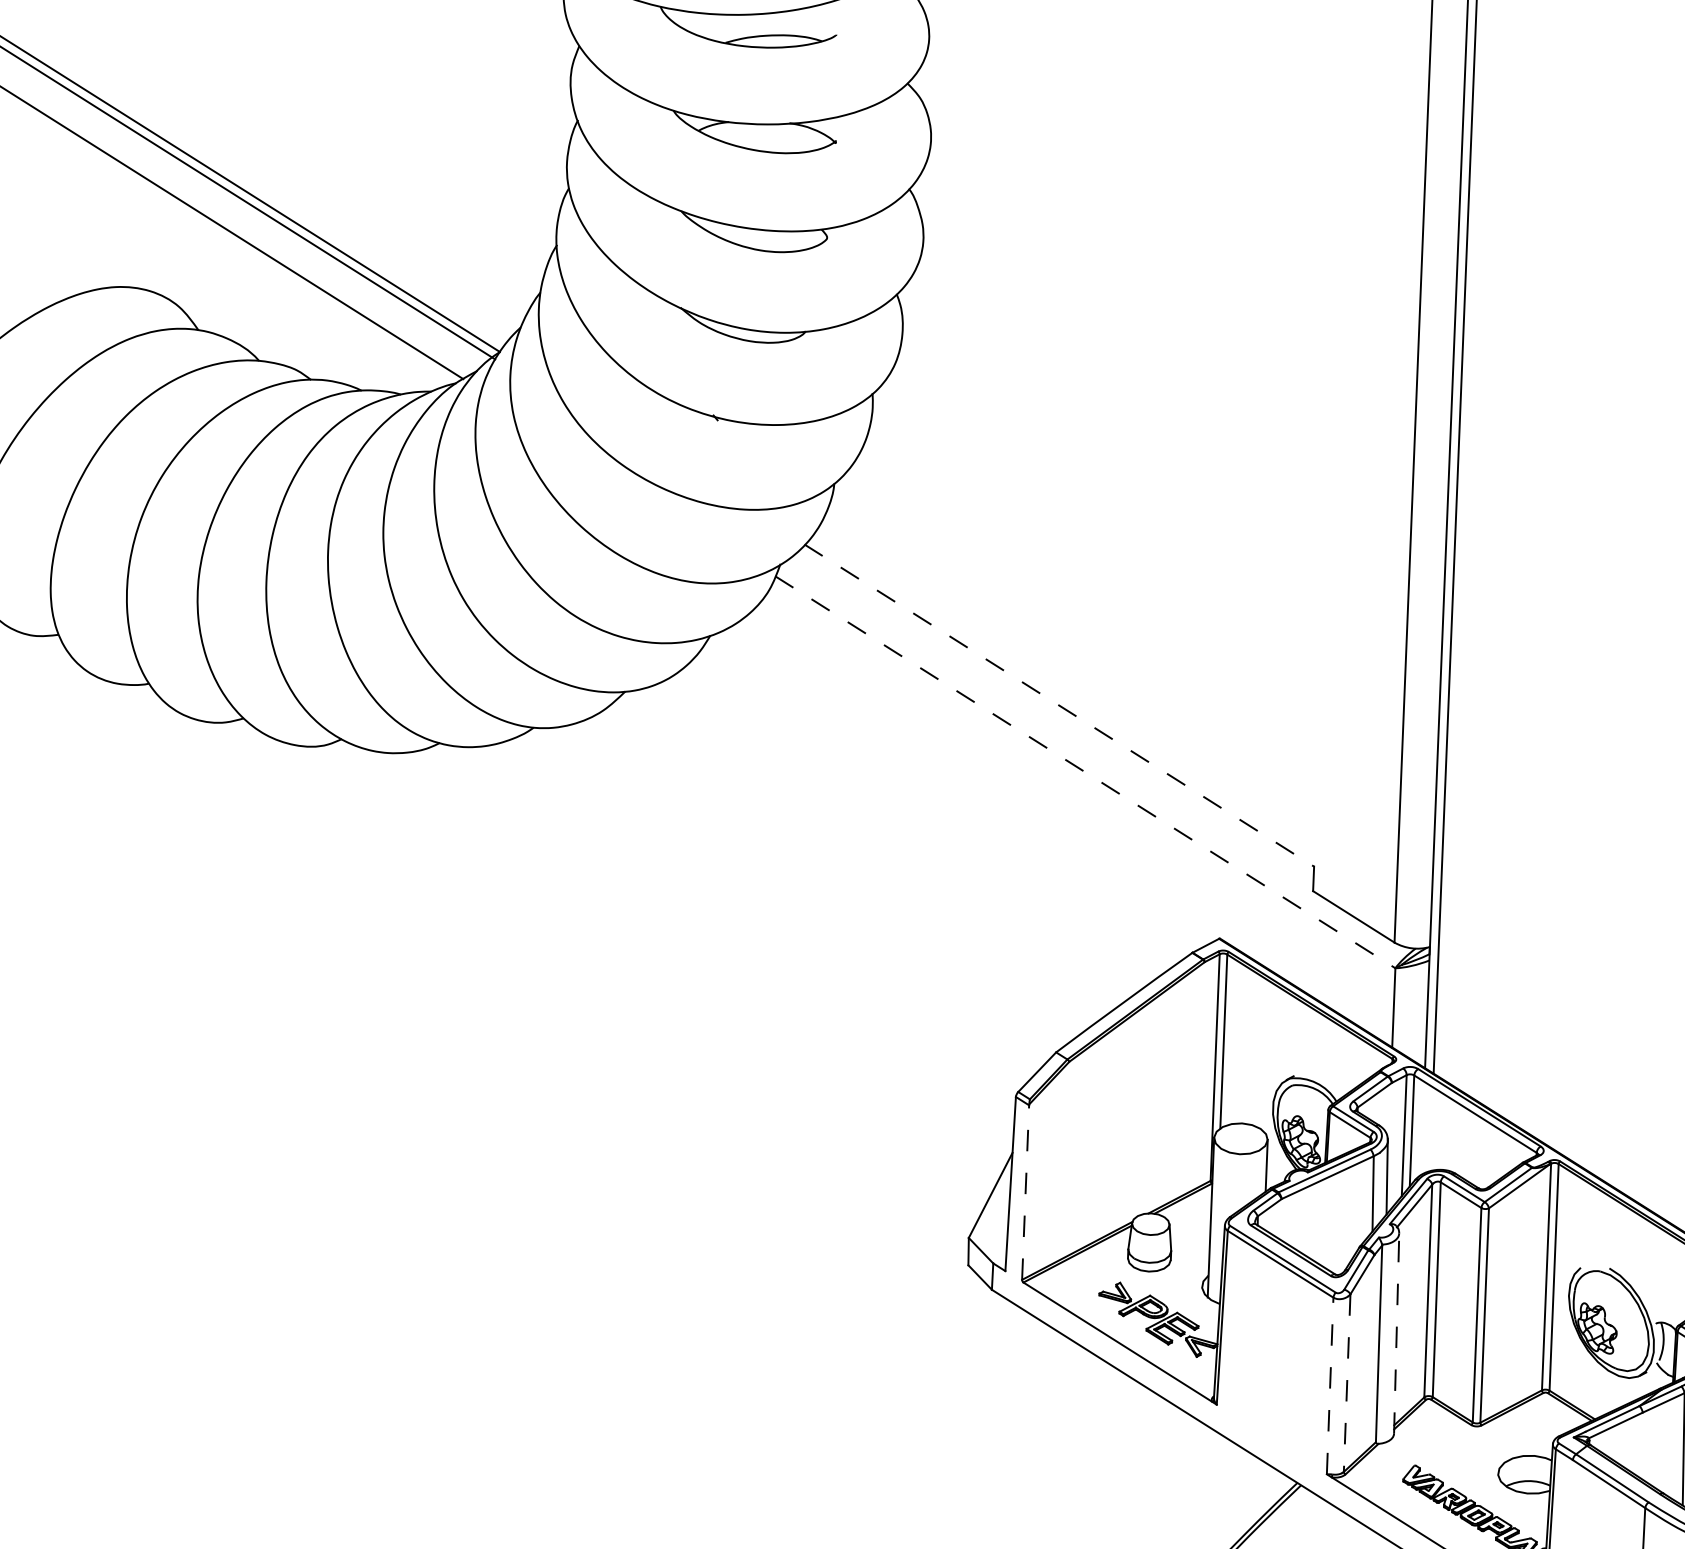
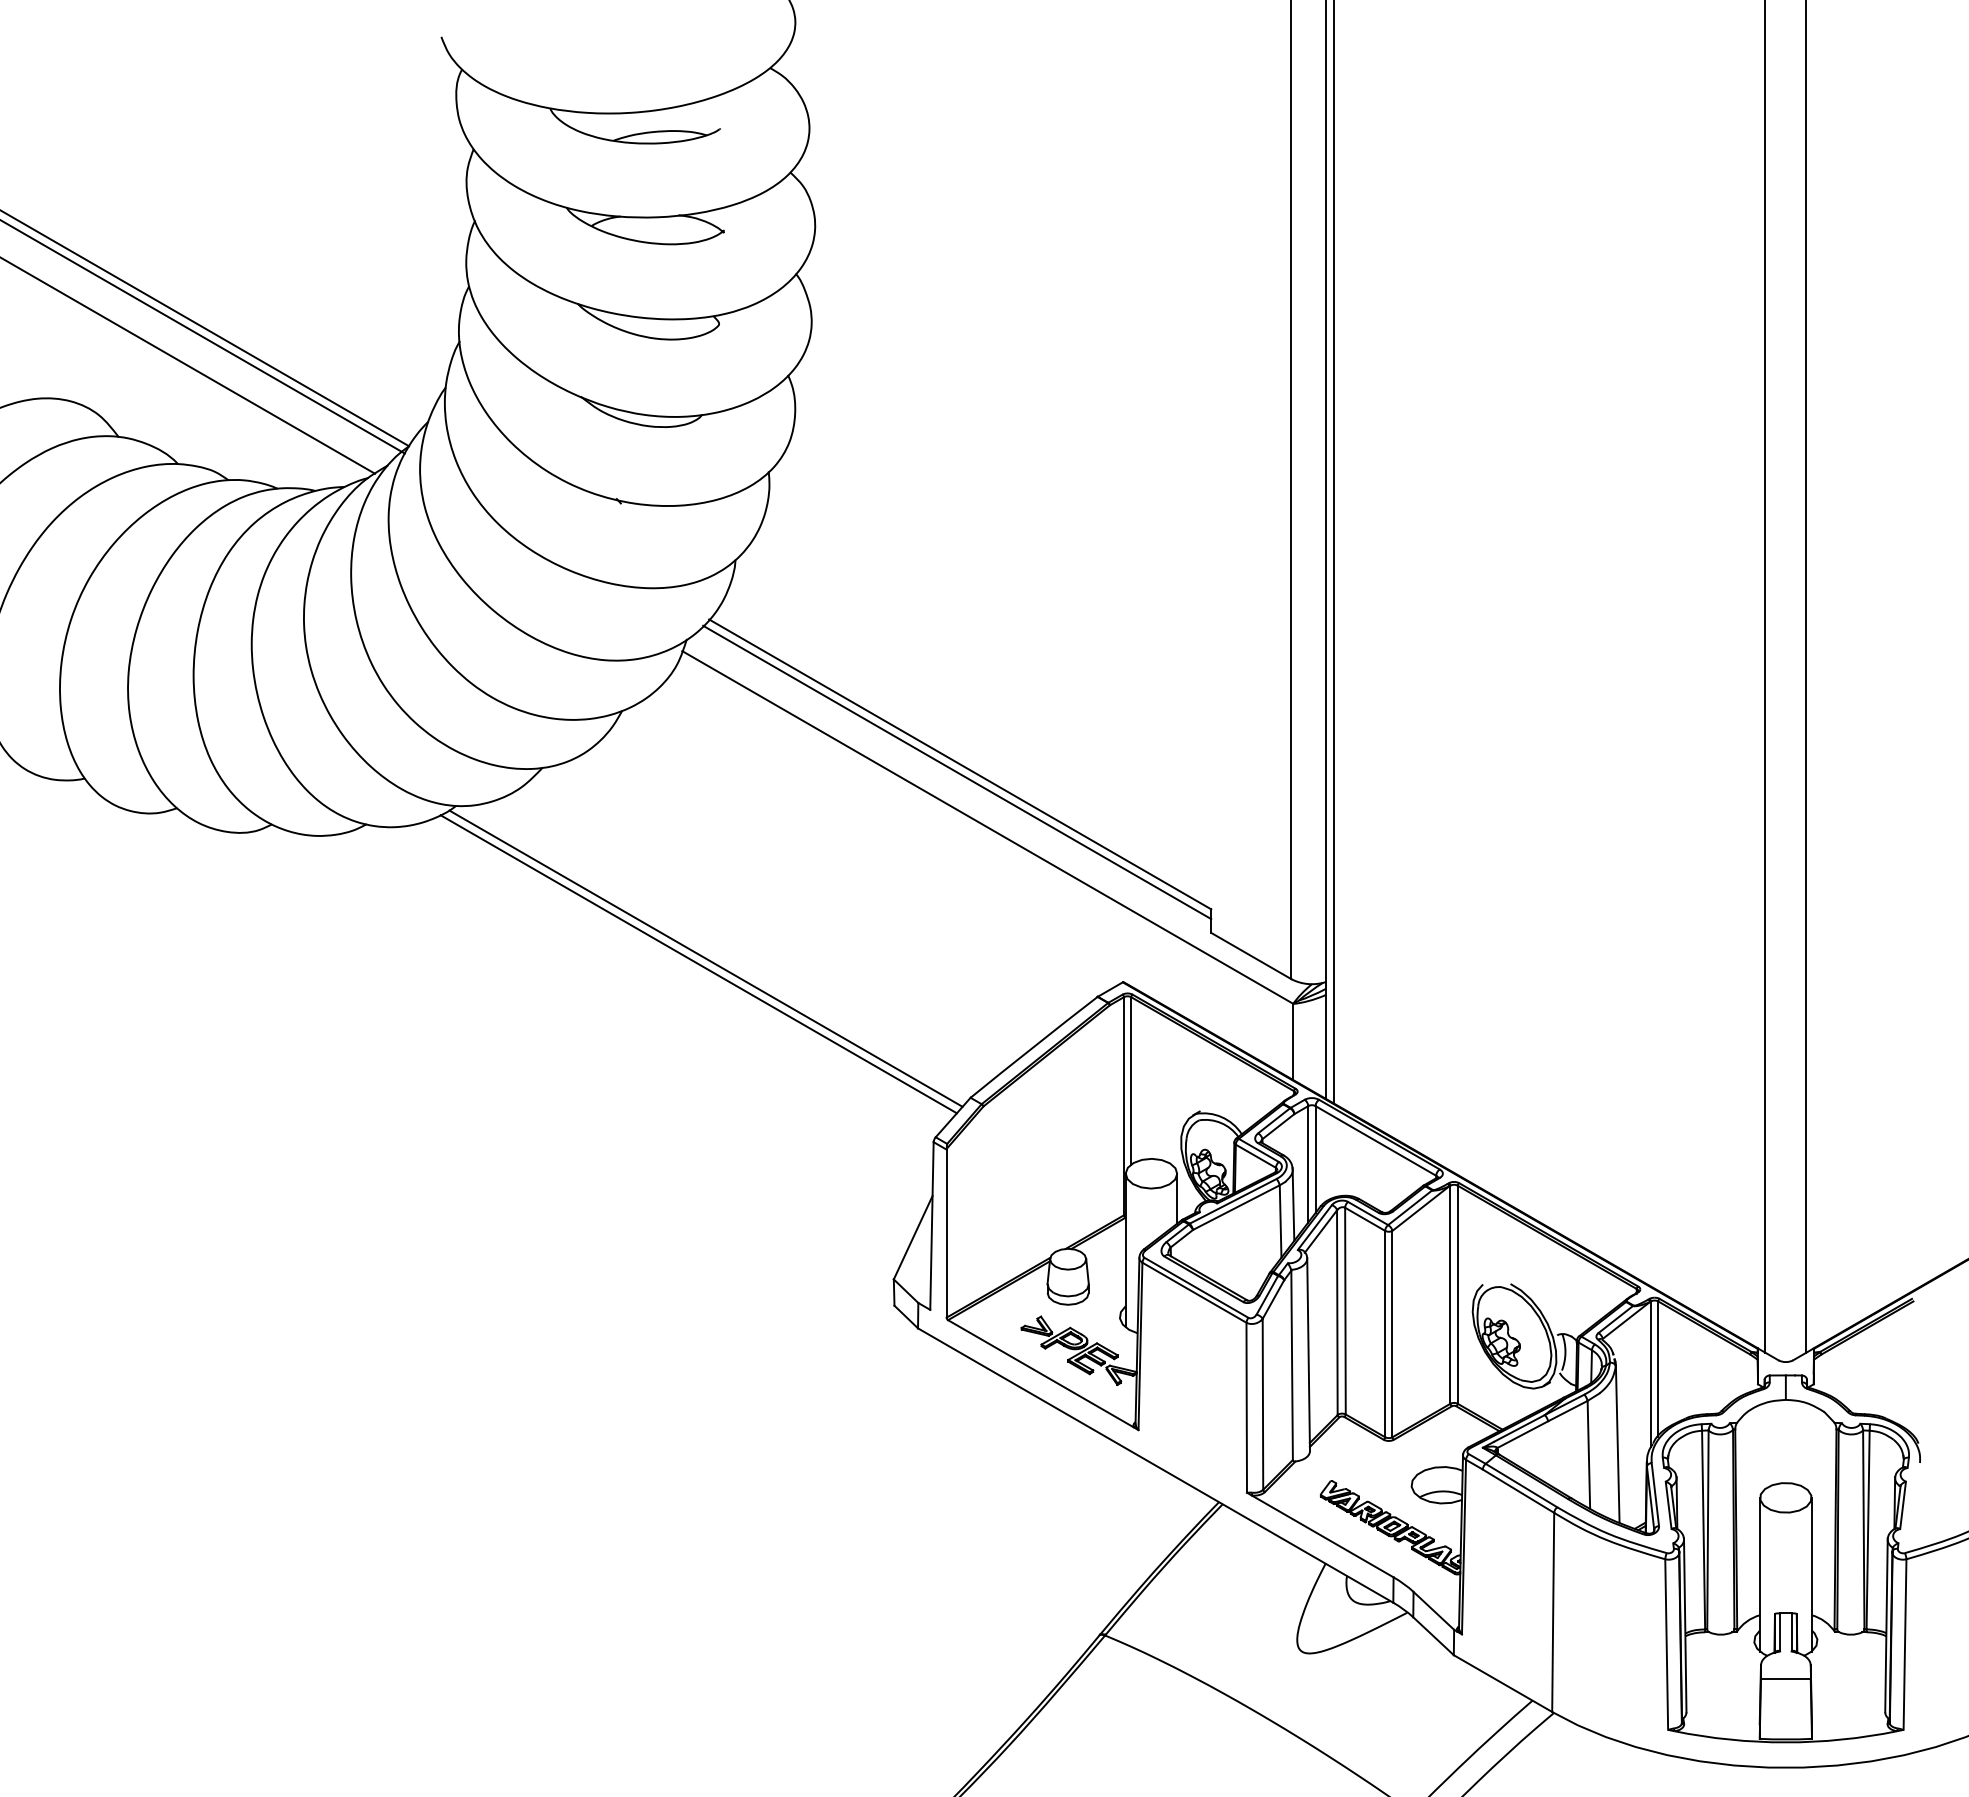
line: (1059, 705) -> (960, 764), dashed -> solid
line: (1056, 713) -> (957, 772), added
line: (1085, 772) -> (987, 827), dashed -> solid
line: (786, 896) -> (705, 958), added
line: (779, 902) -> (698, 964), added
line: (1025, 1192) -> (946, 1233), dashed -> solid
line: (1396, 1333) -> (1308, 1354), dashed -> solid
line: (1346, 1383) -> (1262, 1404), dashed -> solid
line: (1329, 1385) -> (1246, 1407), dashed -> solid

